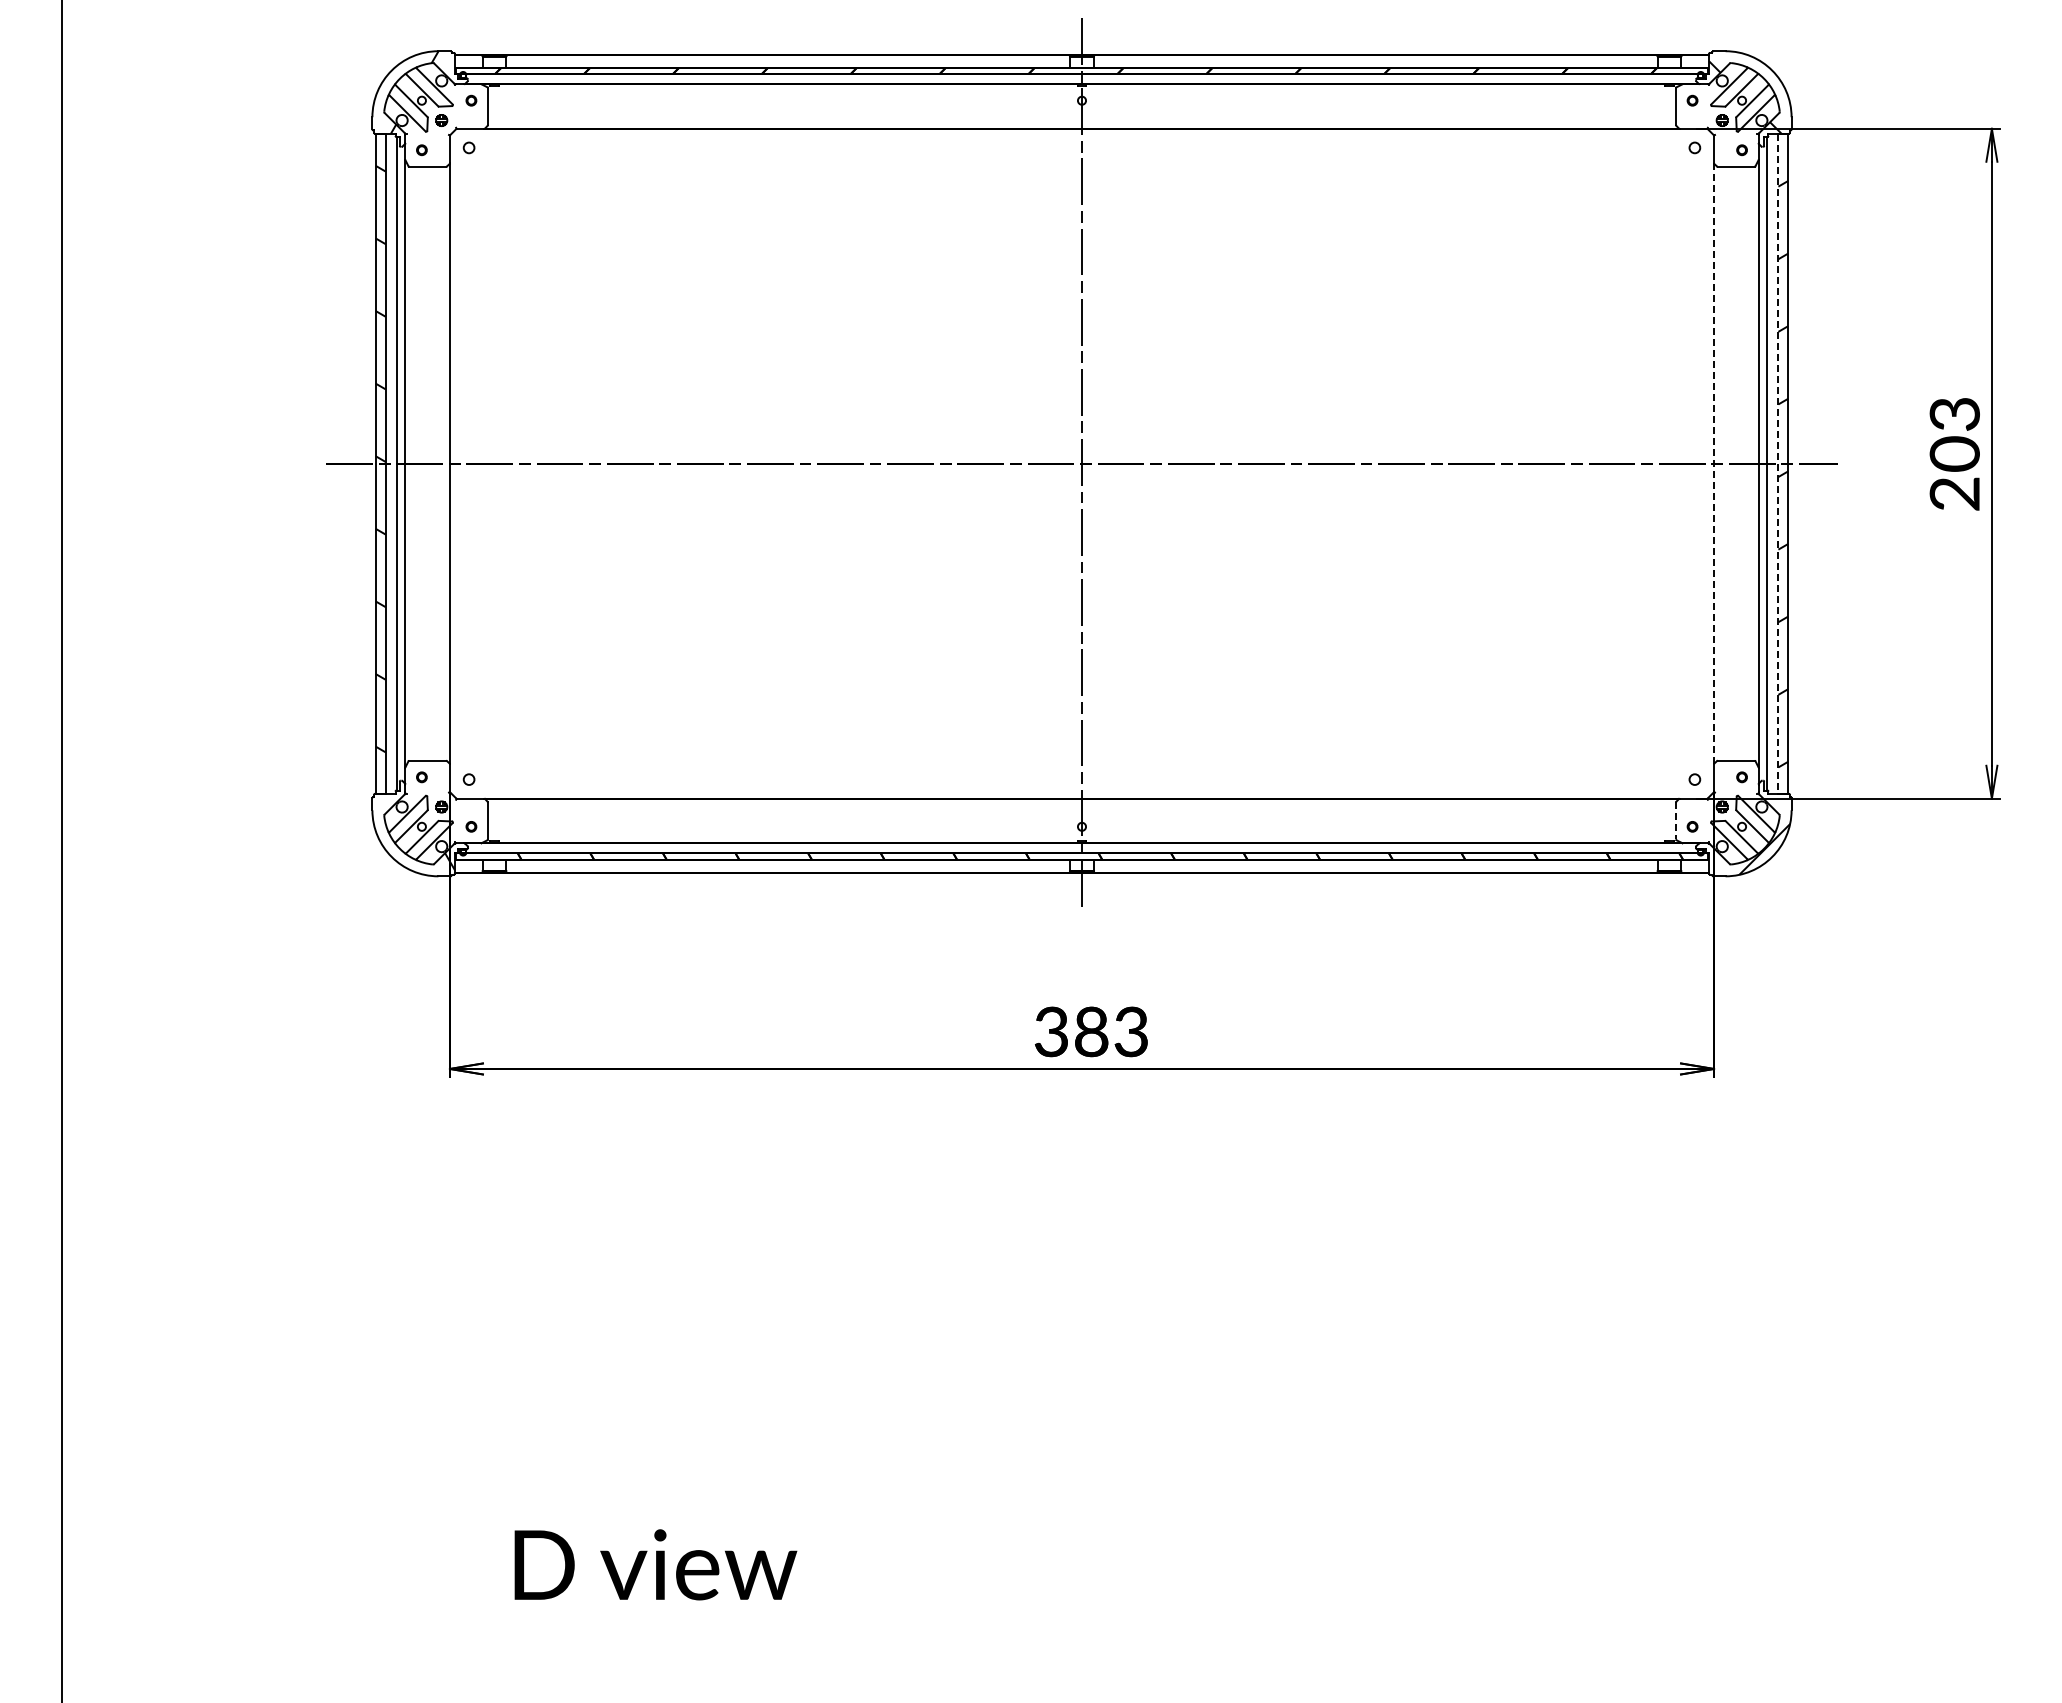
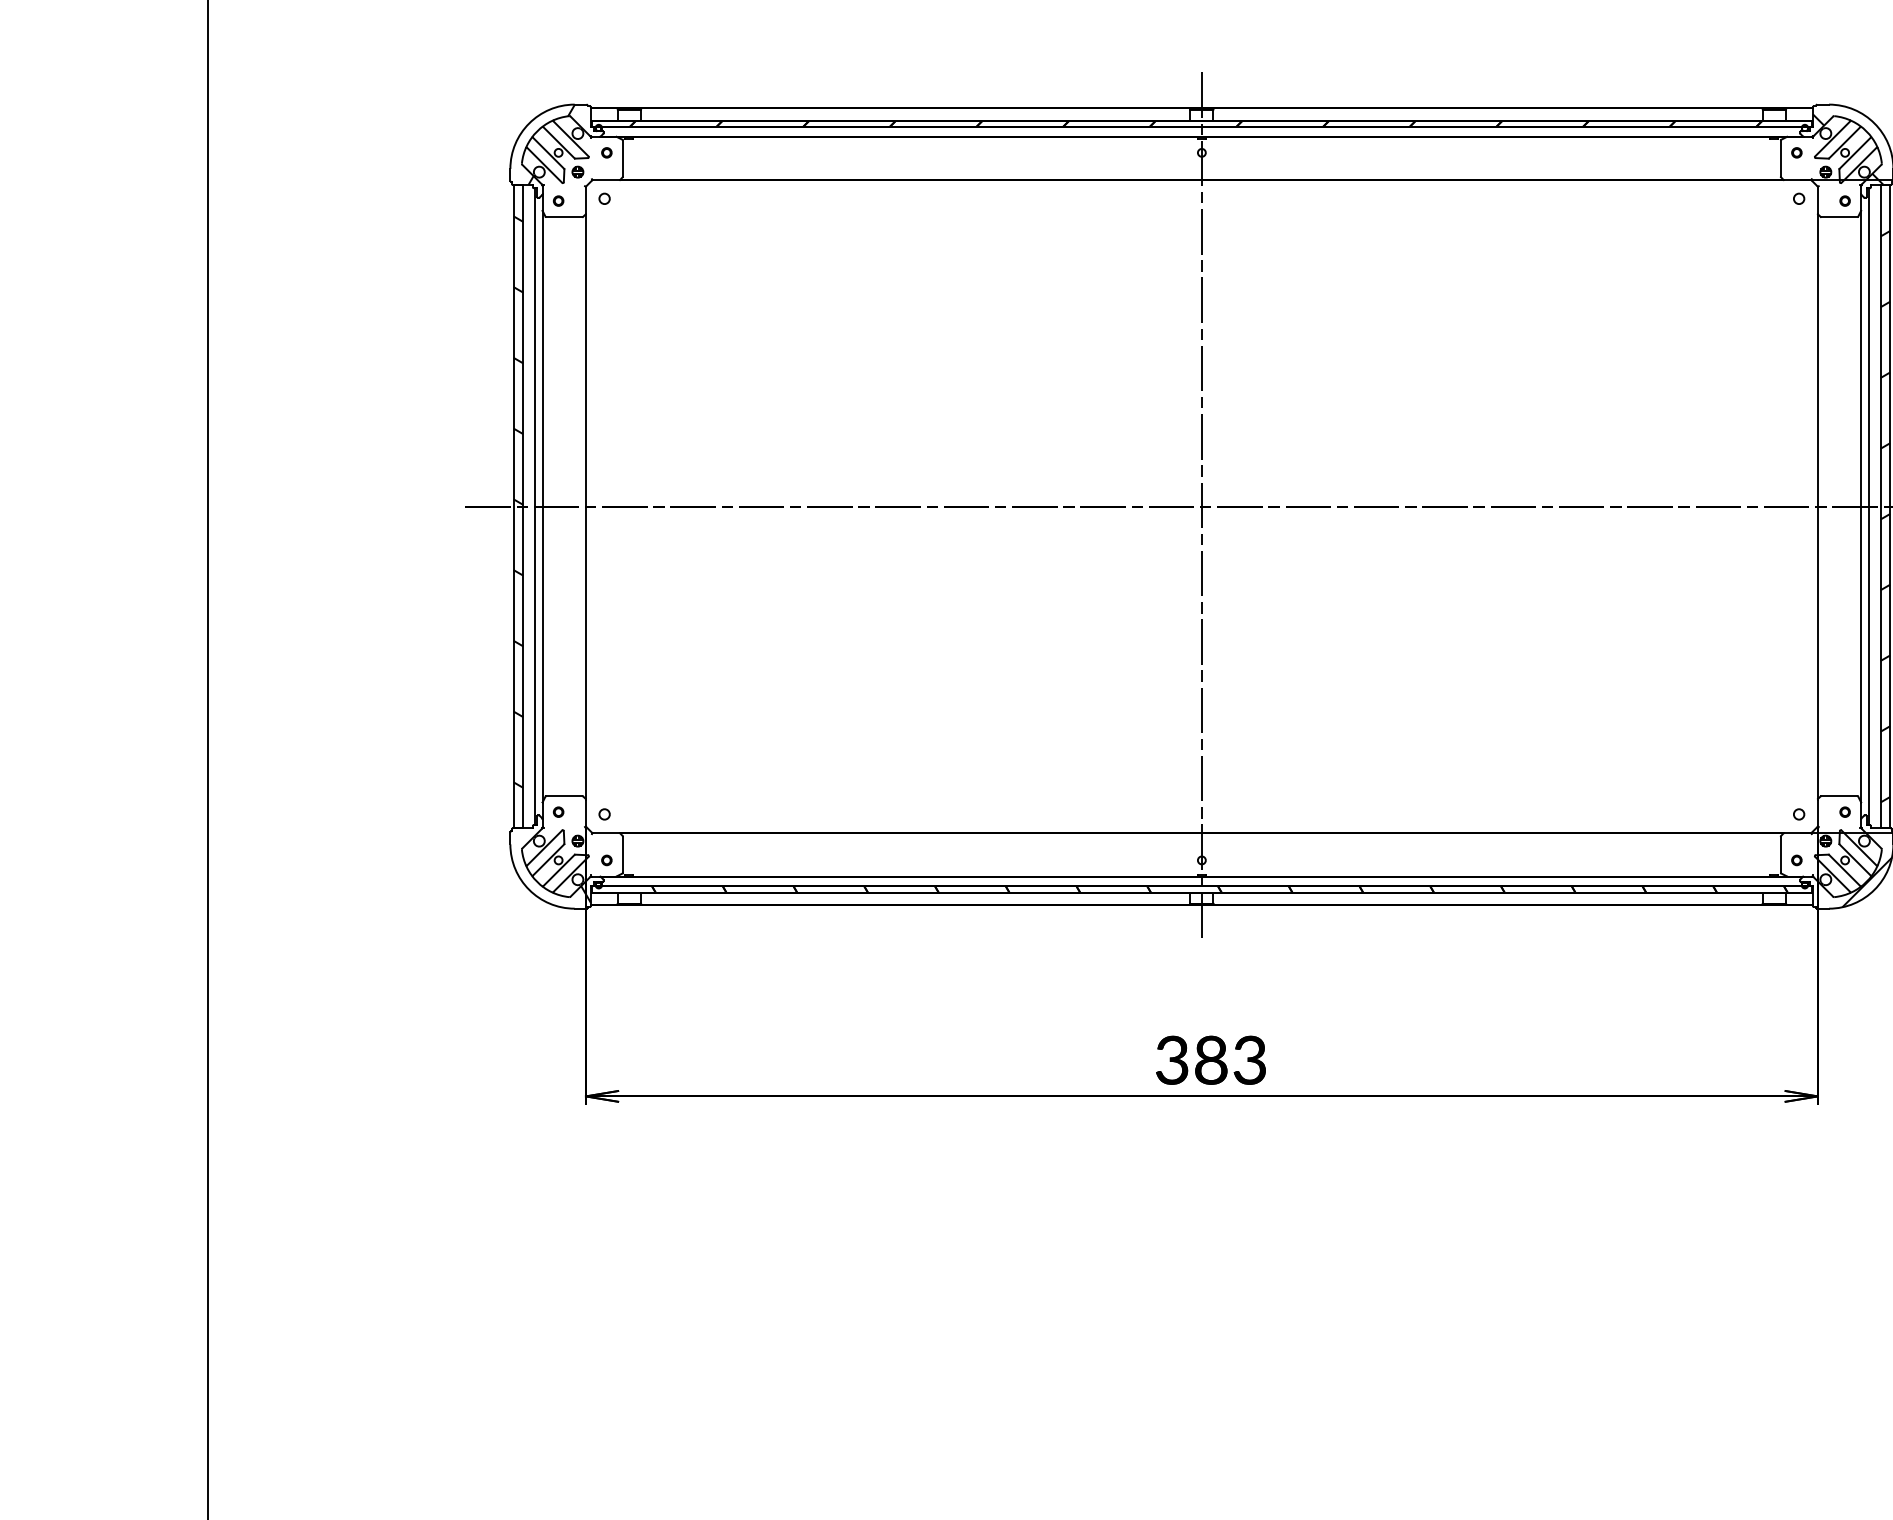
line: (1714, 463) -> (1818, 506), dashed -> solid
line: (1778, 464) -> (1880, 507), dashed -> solid
line: (1676, 821) -> (1781, 855), dashed -> solid

